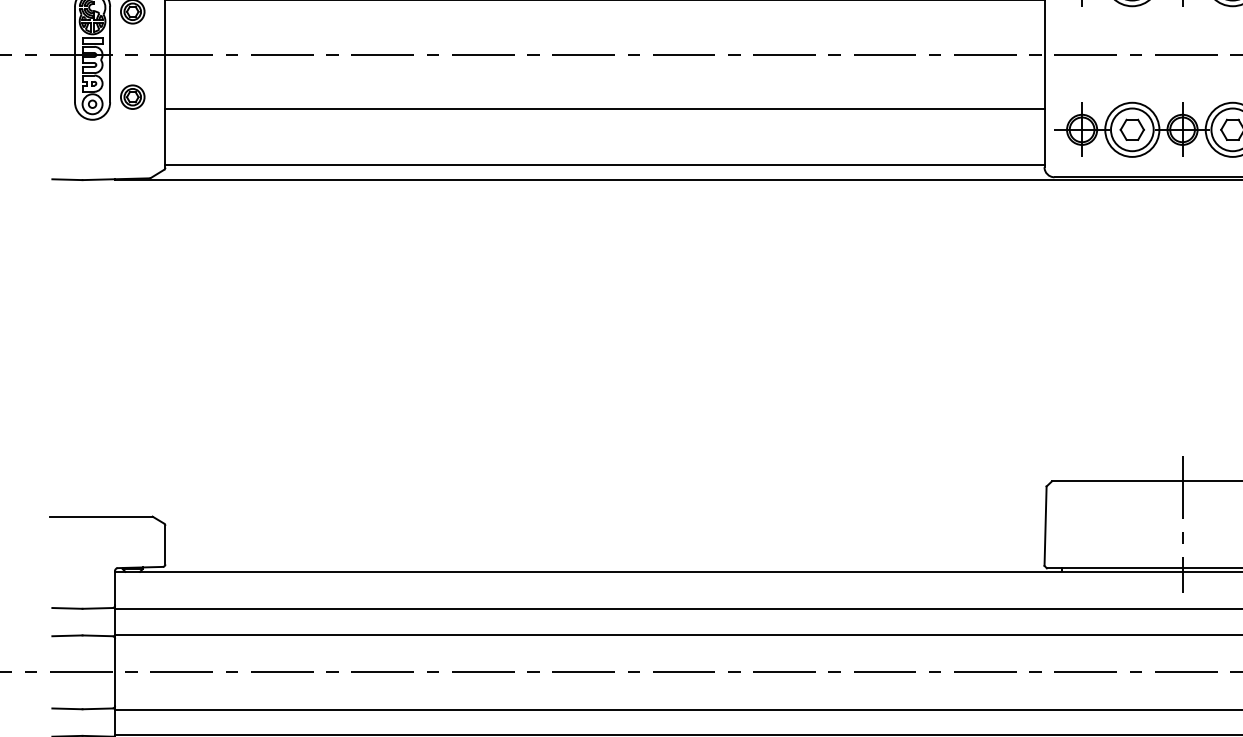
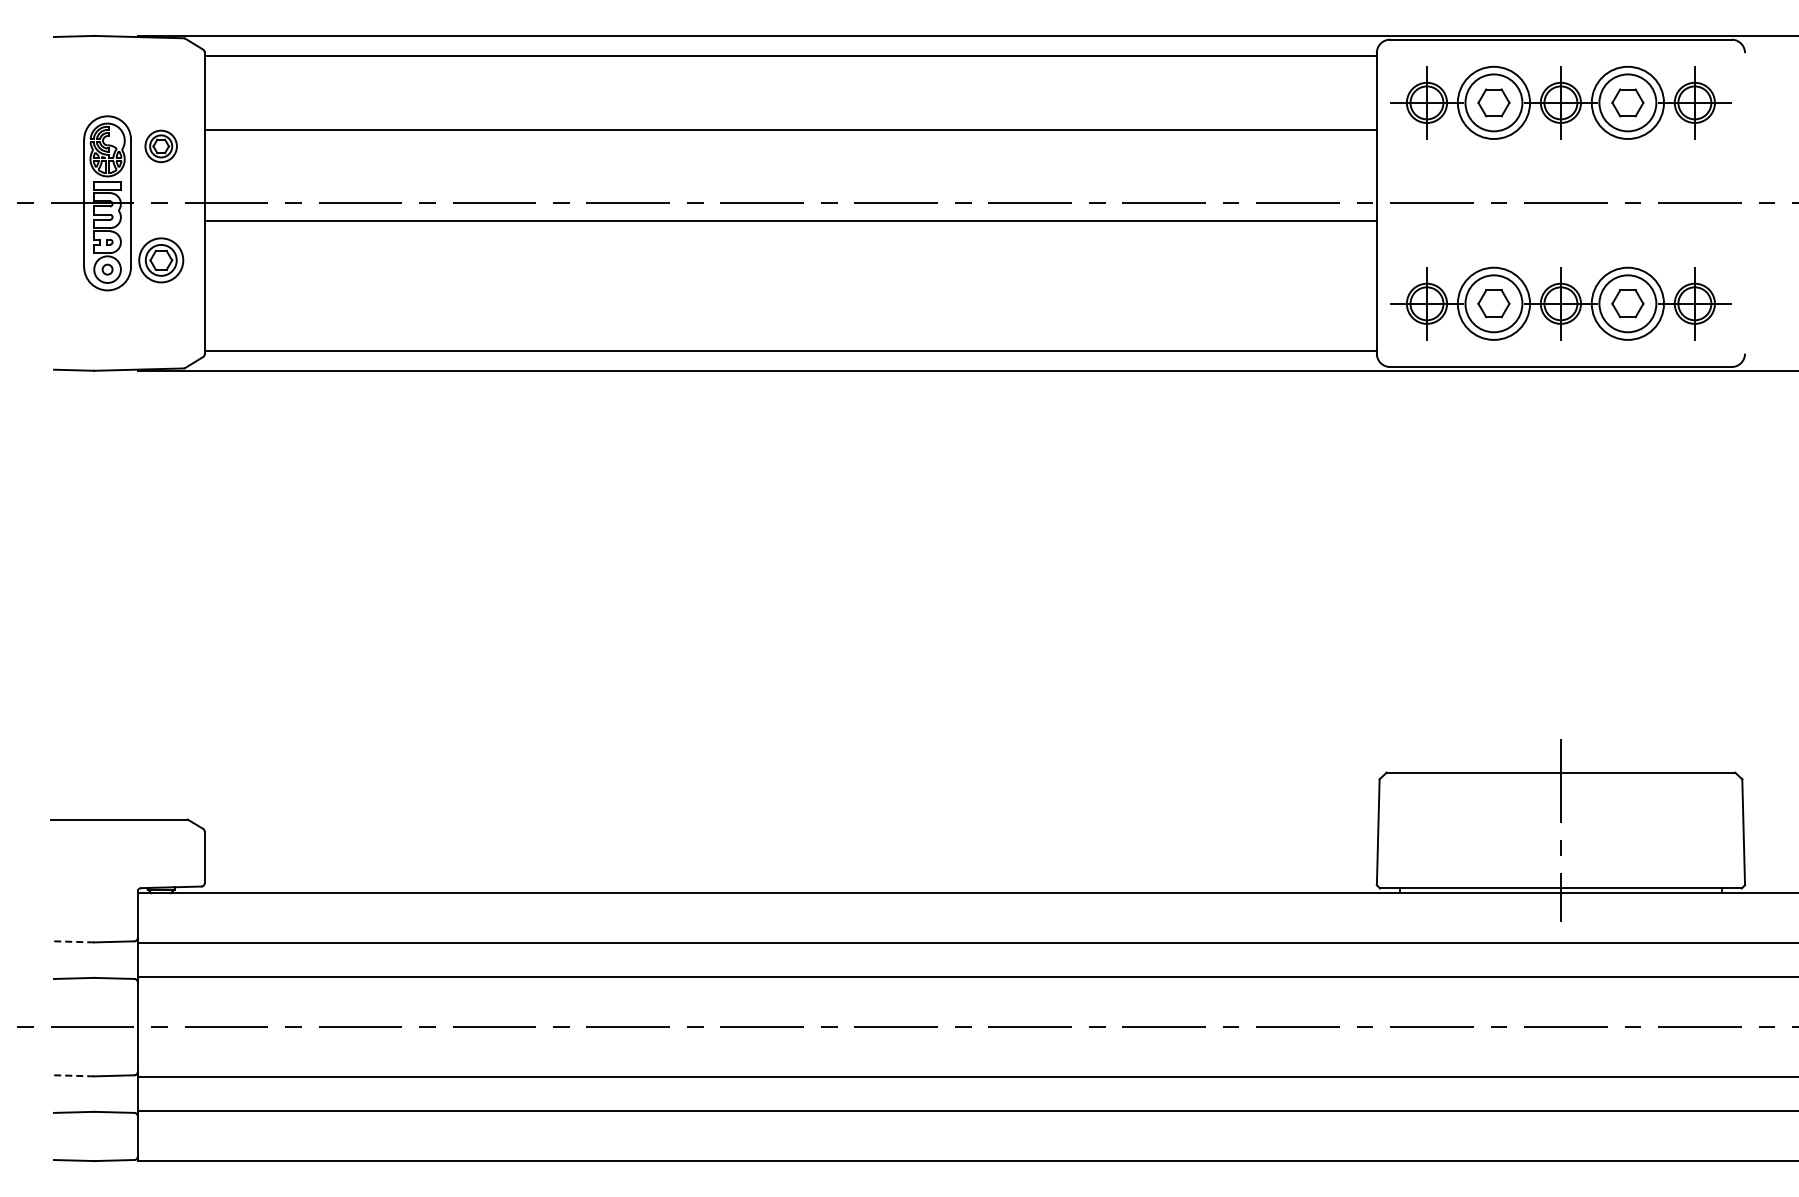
part: (132, 96) -> (160, 259), size x1.4
line: (604, 109) -> (790, 221), moved
line: (67, 608) -> (73, 941), solid -> dashed
line: (67, 708) -> (73, 1075), solid -> dashed

